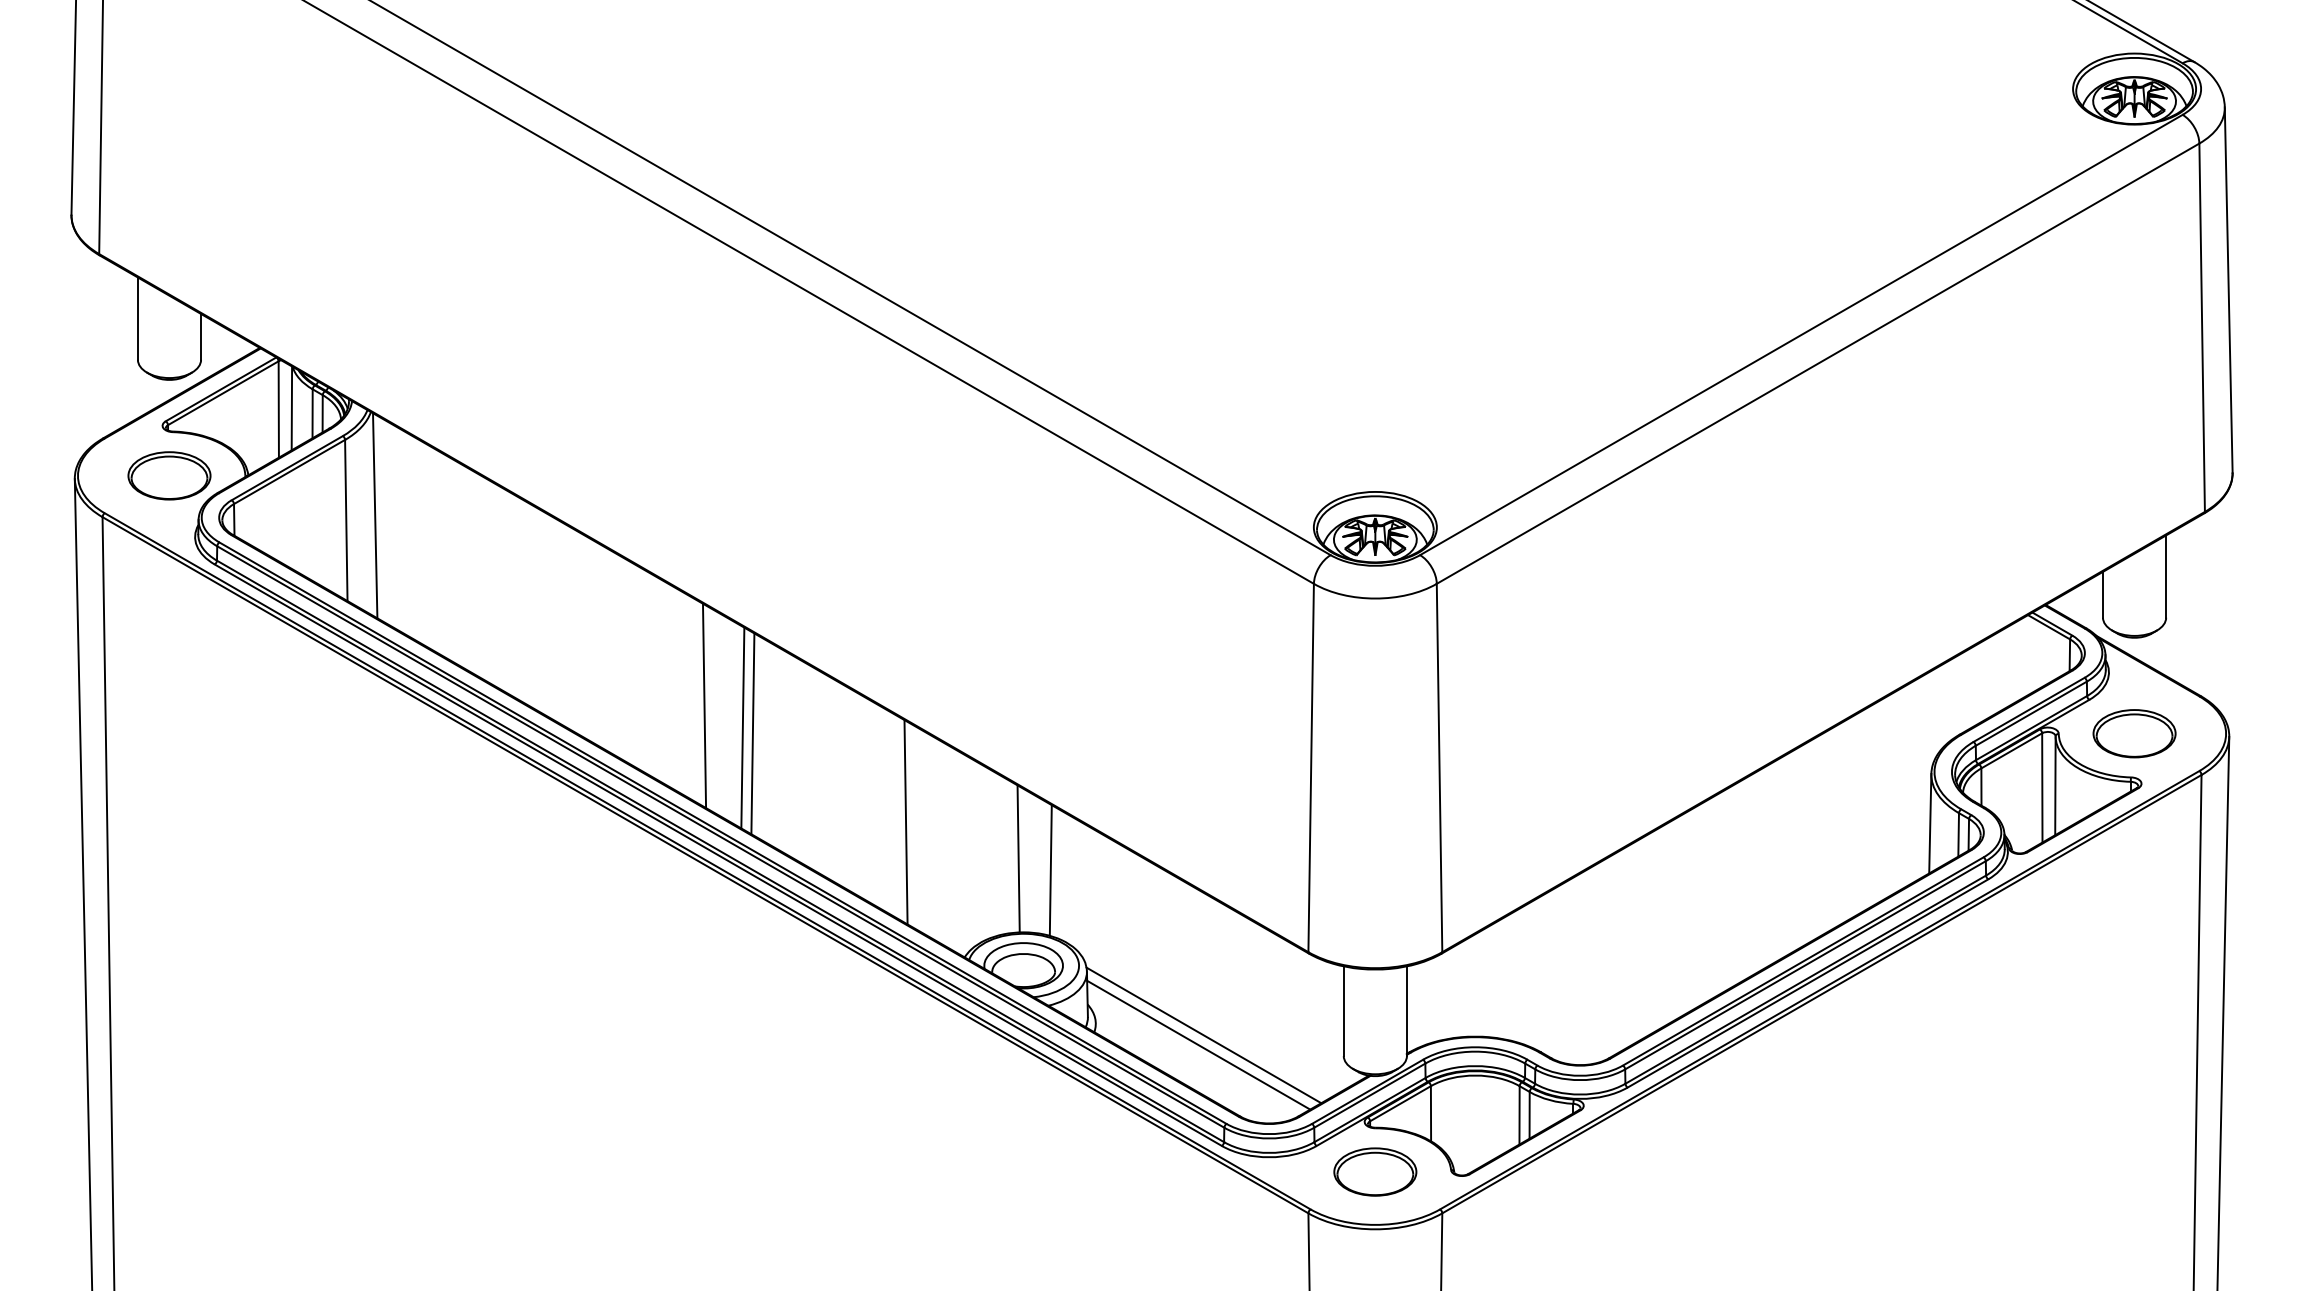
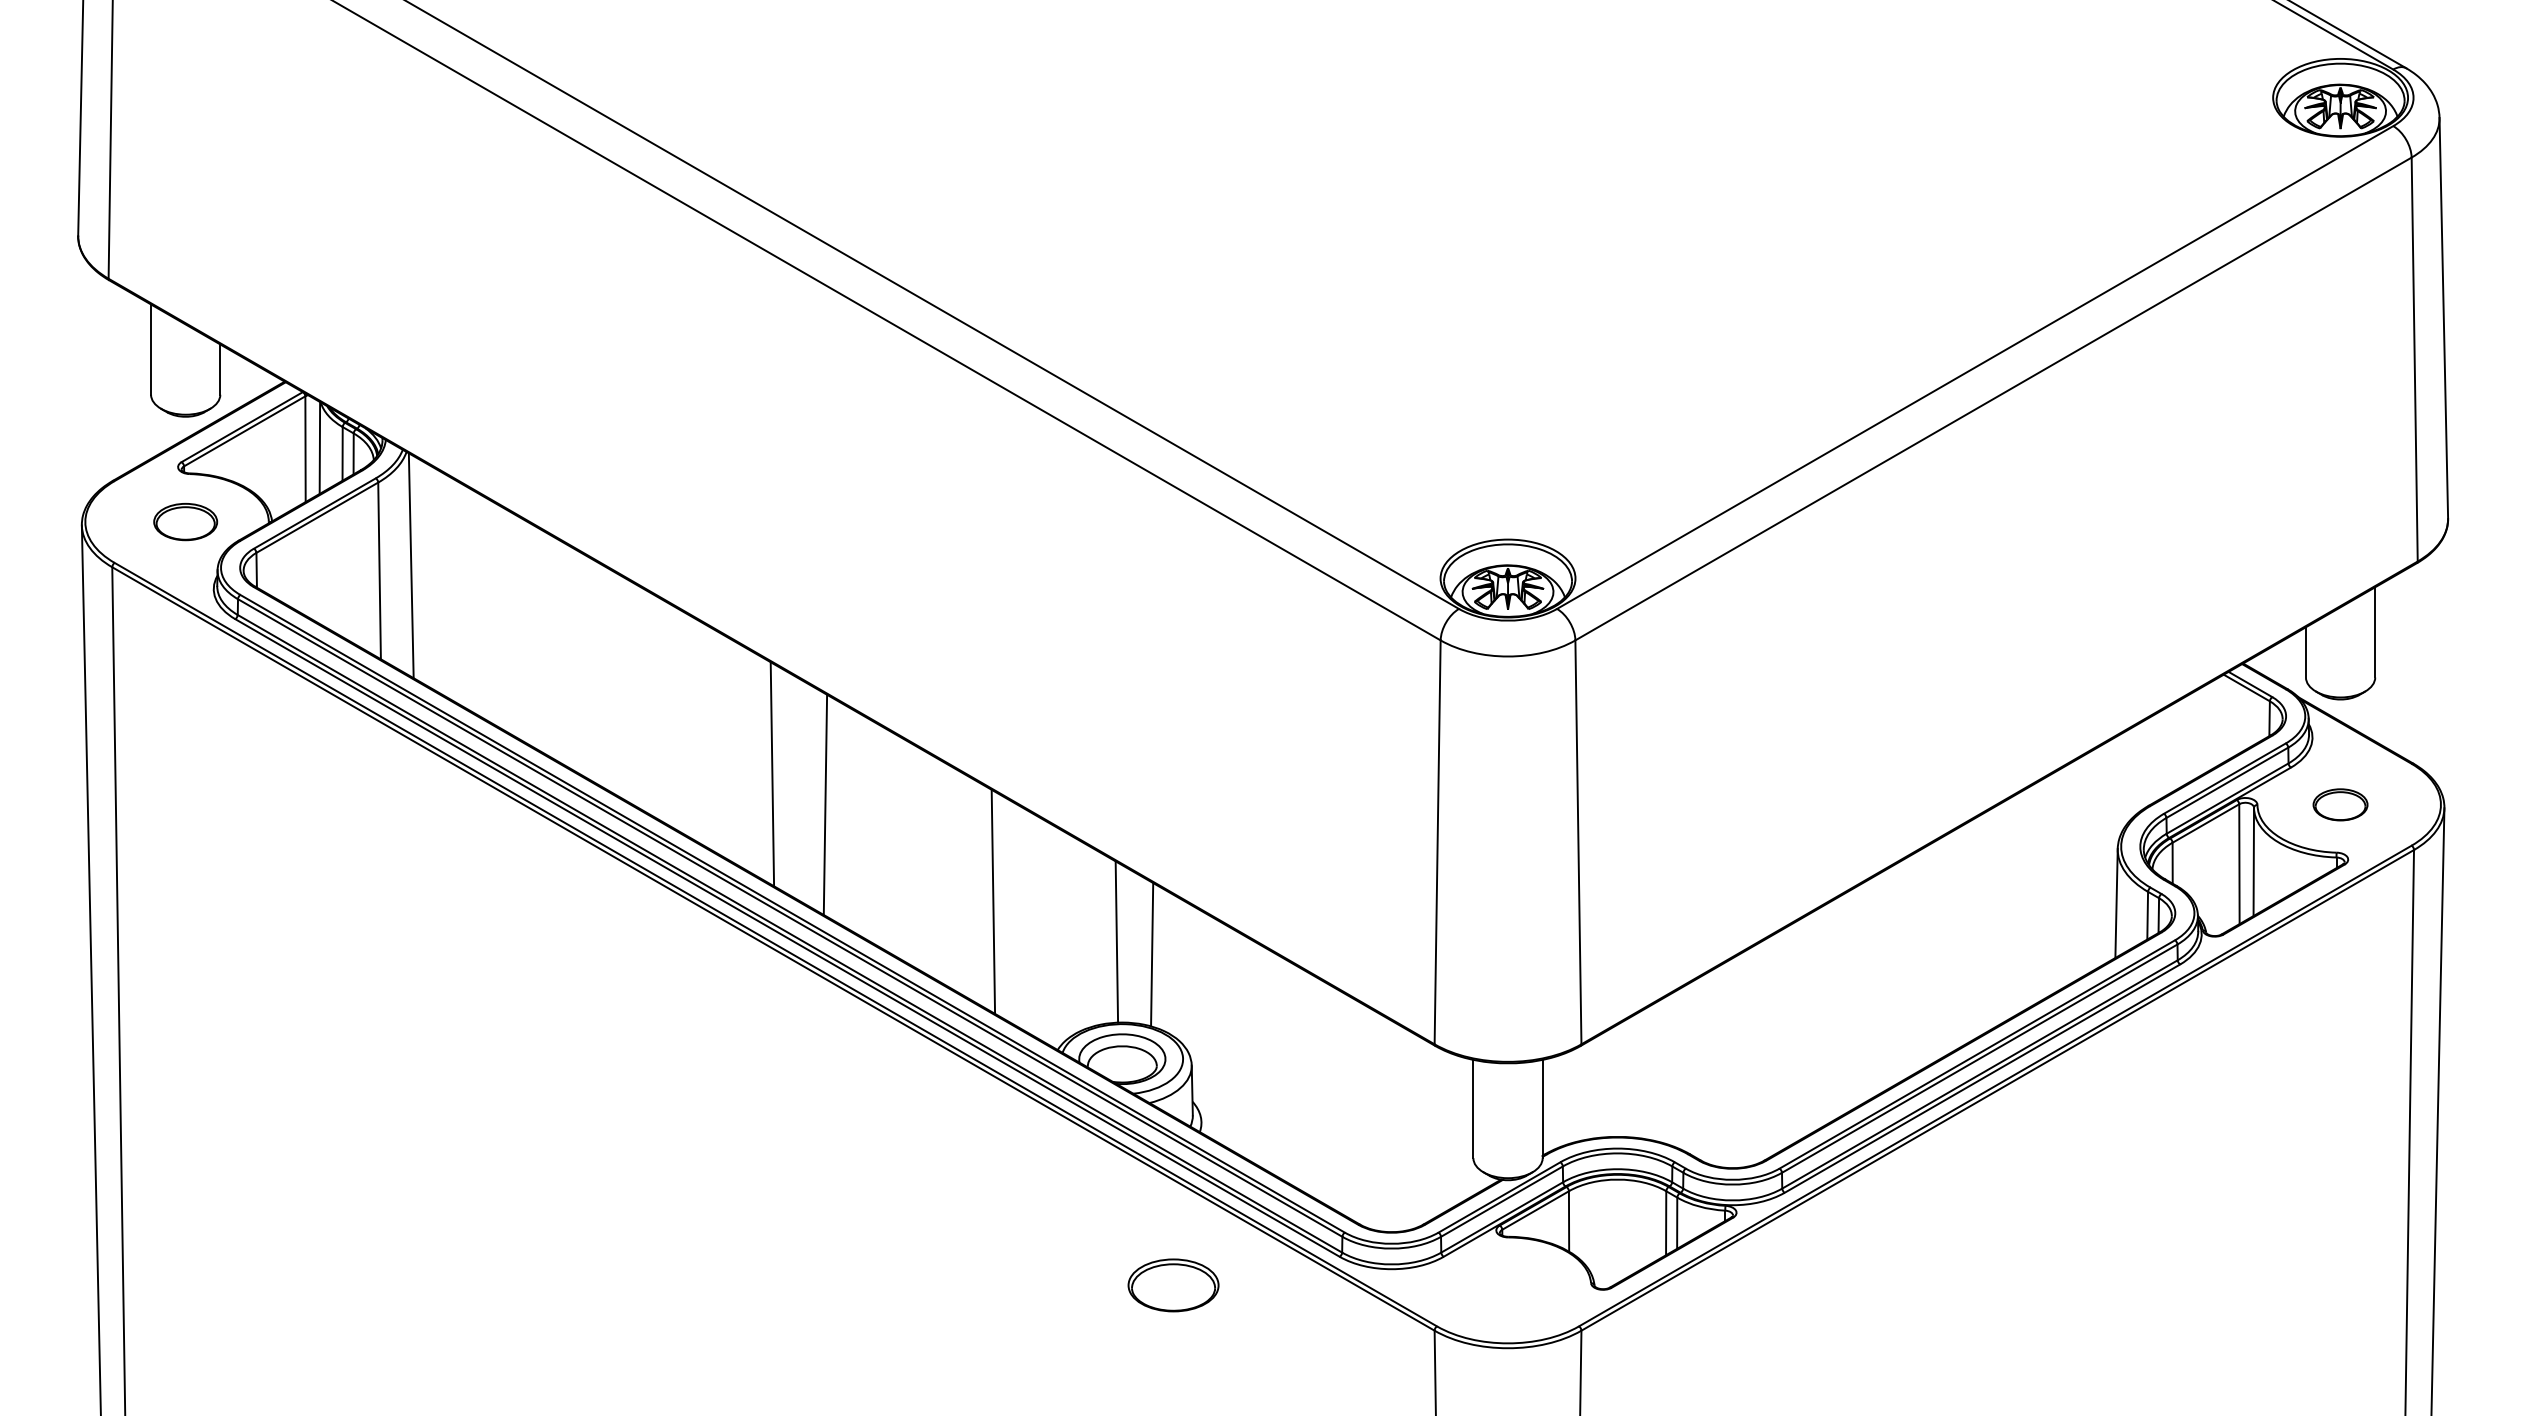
part: (169, 475) -> (185, 521), size x0.7
line: (742, 727) -> (814, 797), removed
part: (2134, 733) -> (2340, 804), size x0.6
line: (1203, 1035) -> (1319, 1135), removed
line: (1198, 1044) -> (1314, 1145), removed
part: (1375, 1171) -> (1173, 1284), moved

